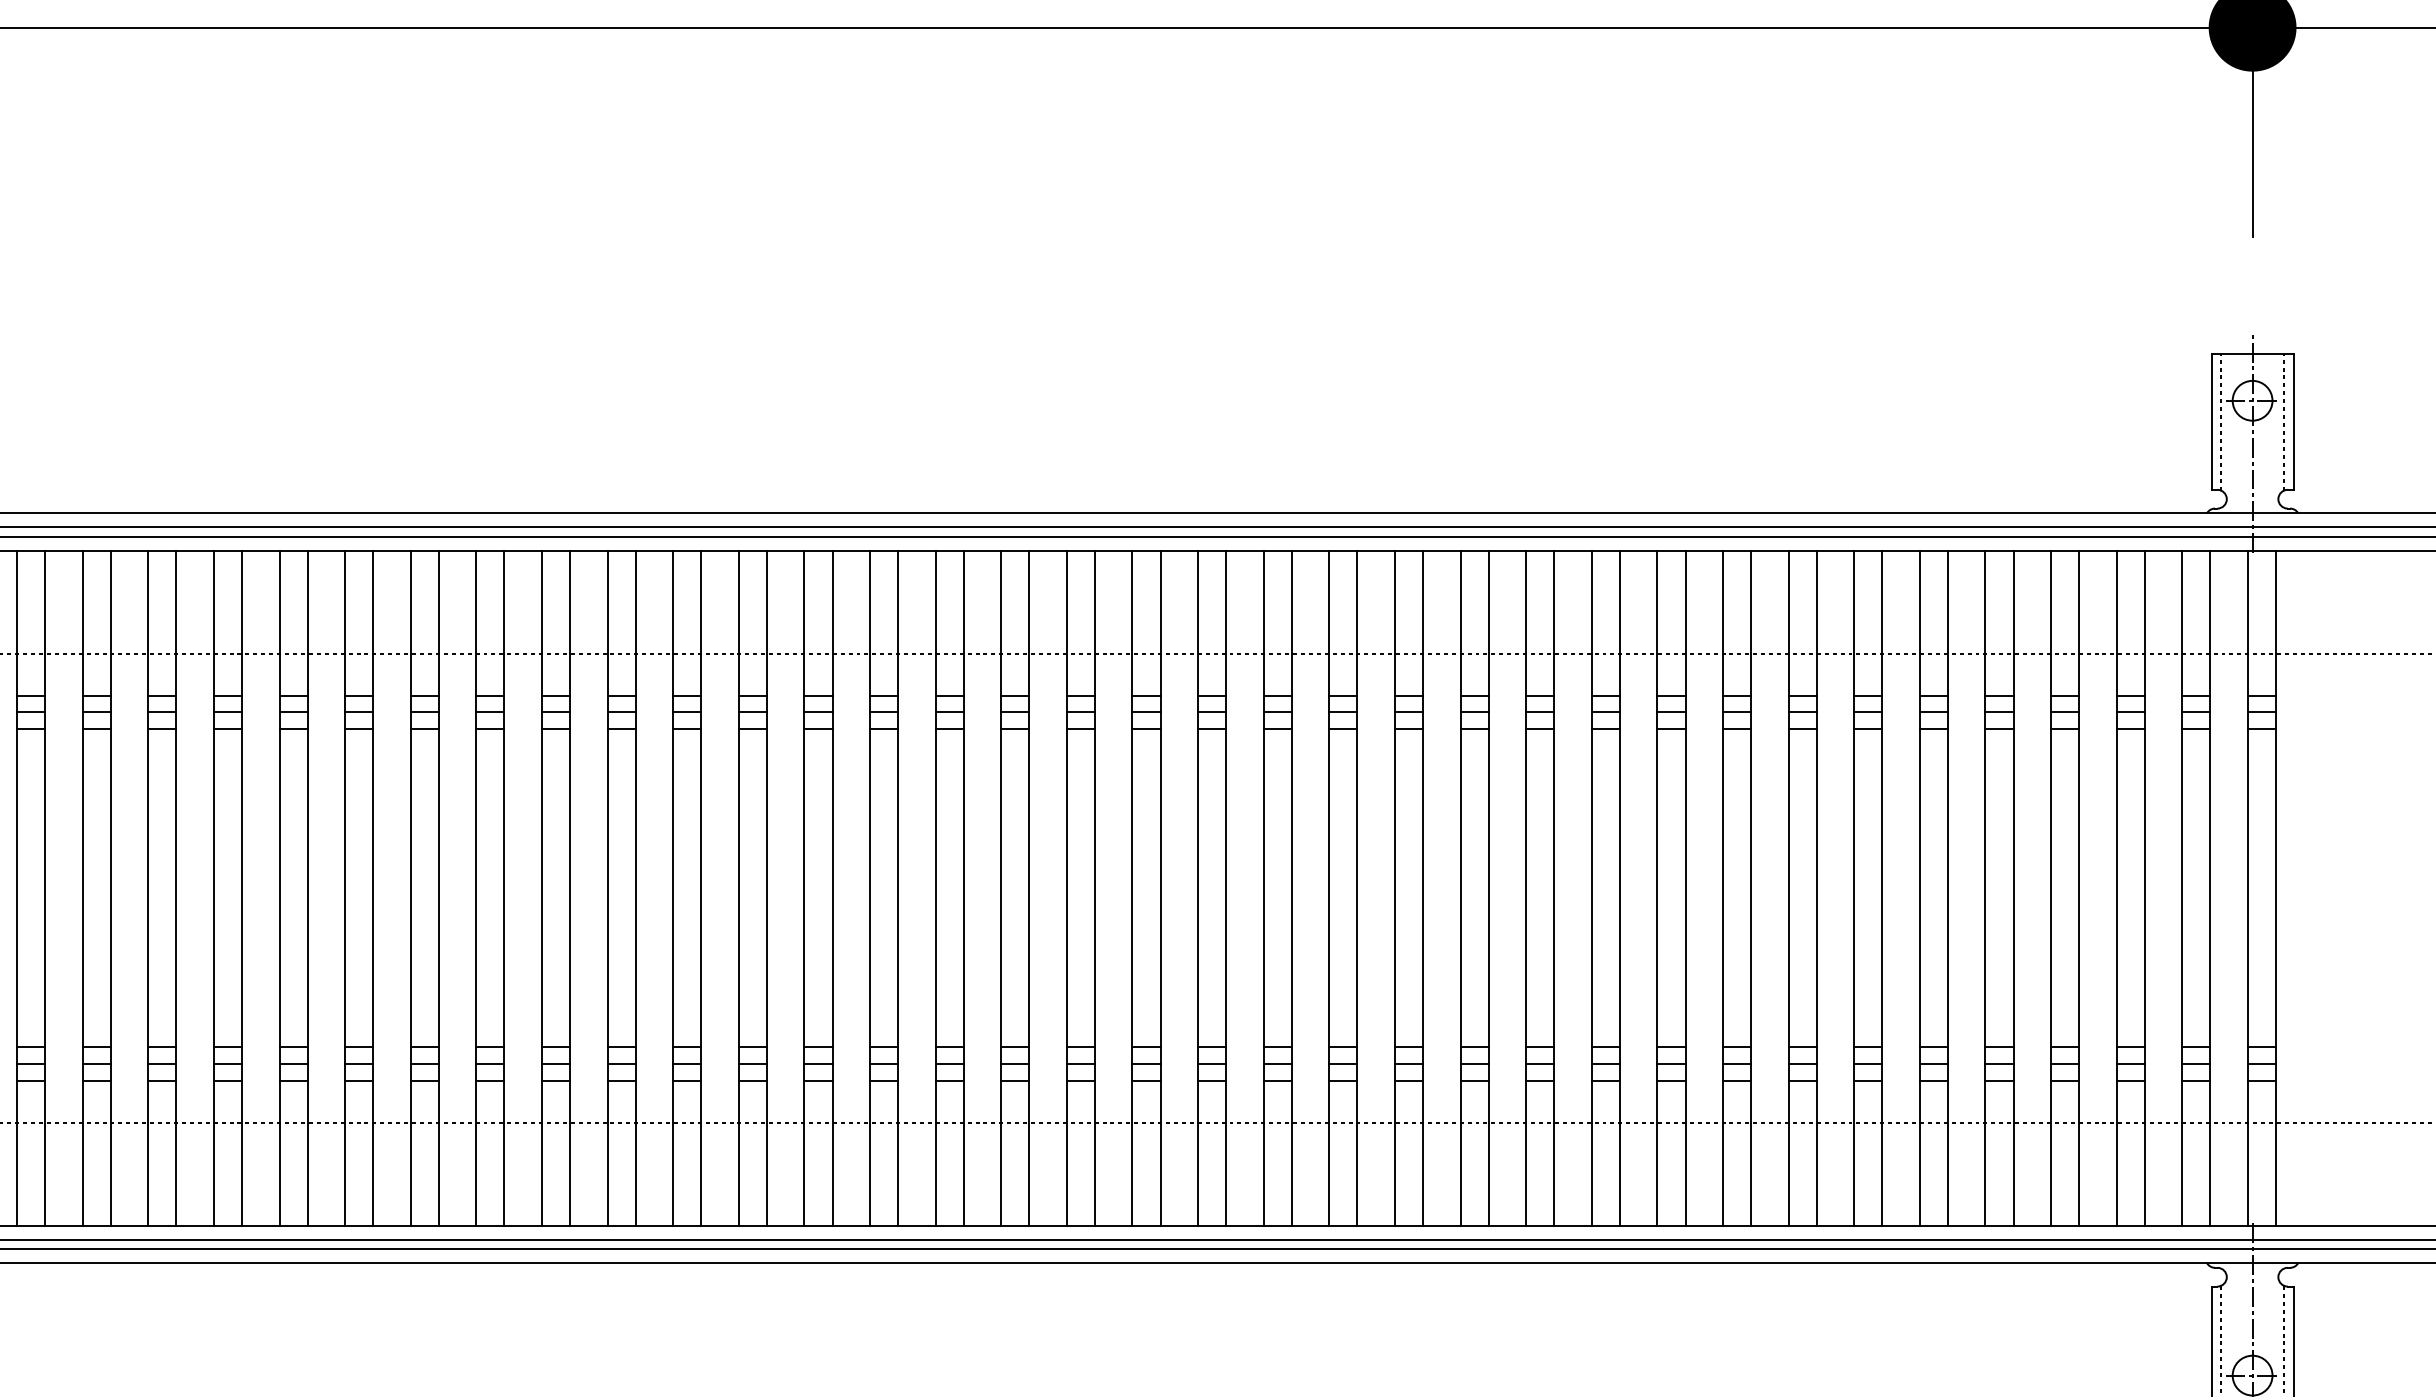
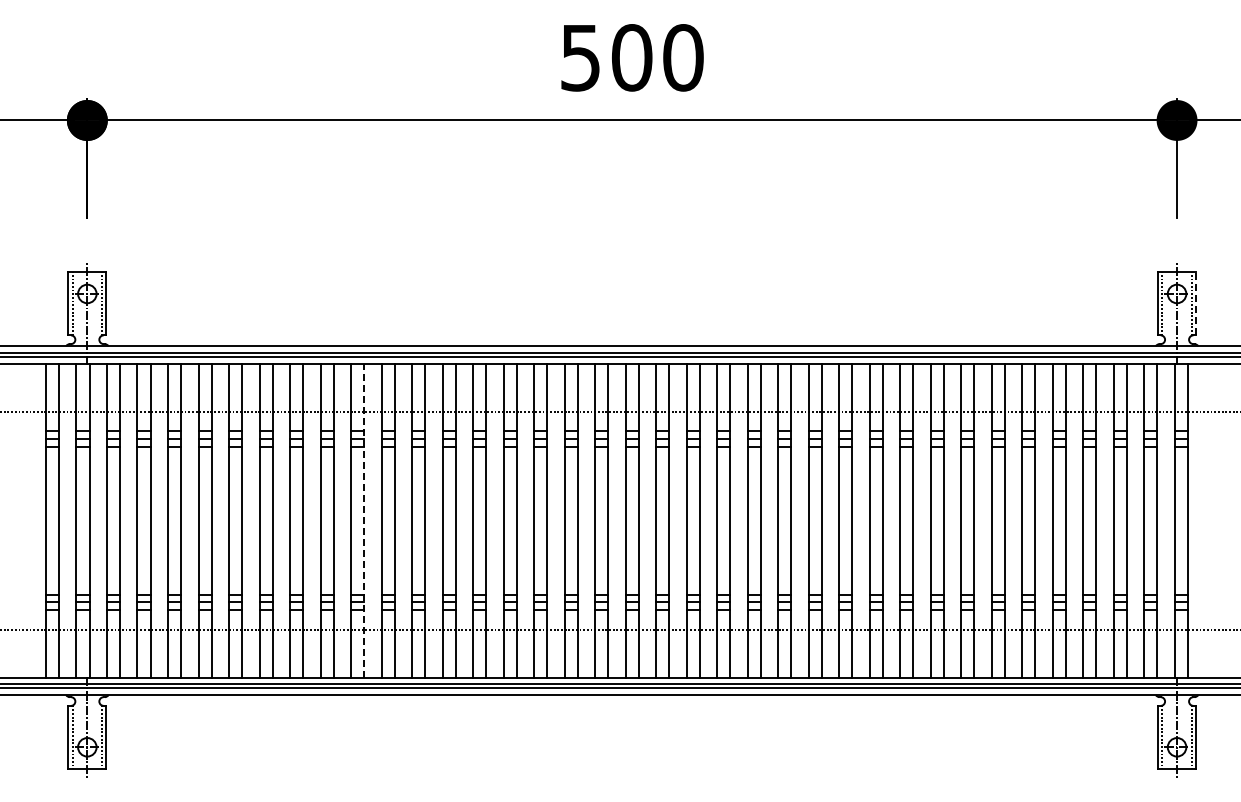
line: (2294, 421) -> (1196, 303), solid -> dashed
line: (505, 887) -> (364, 520), solid -> dashed

